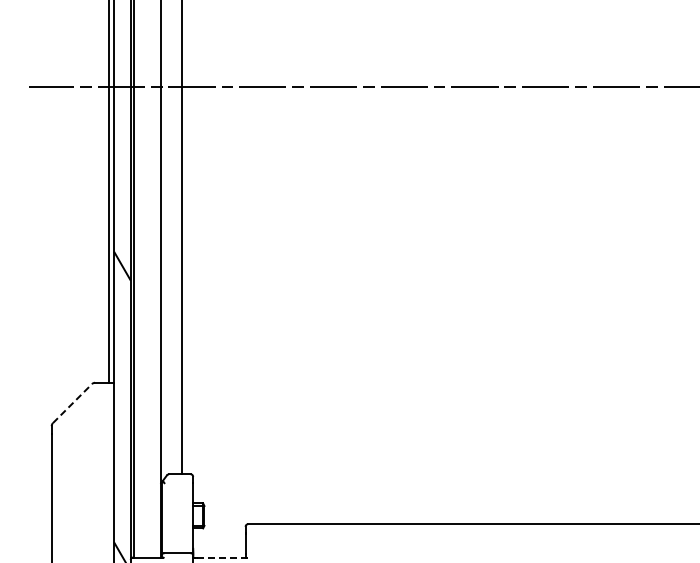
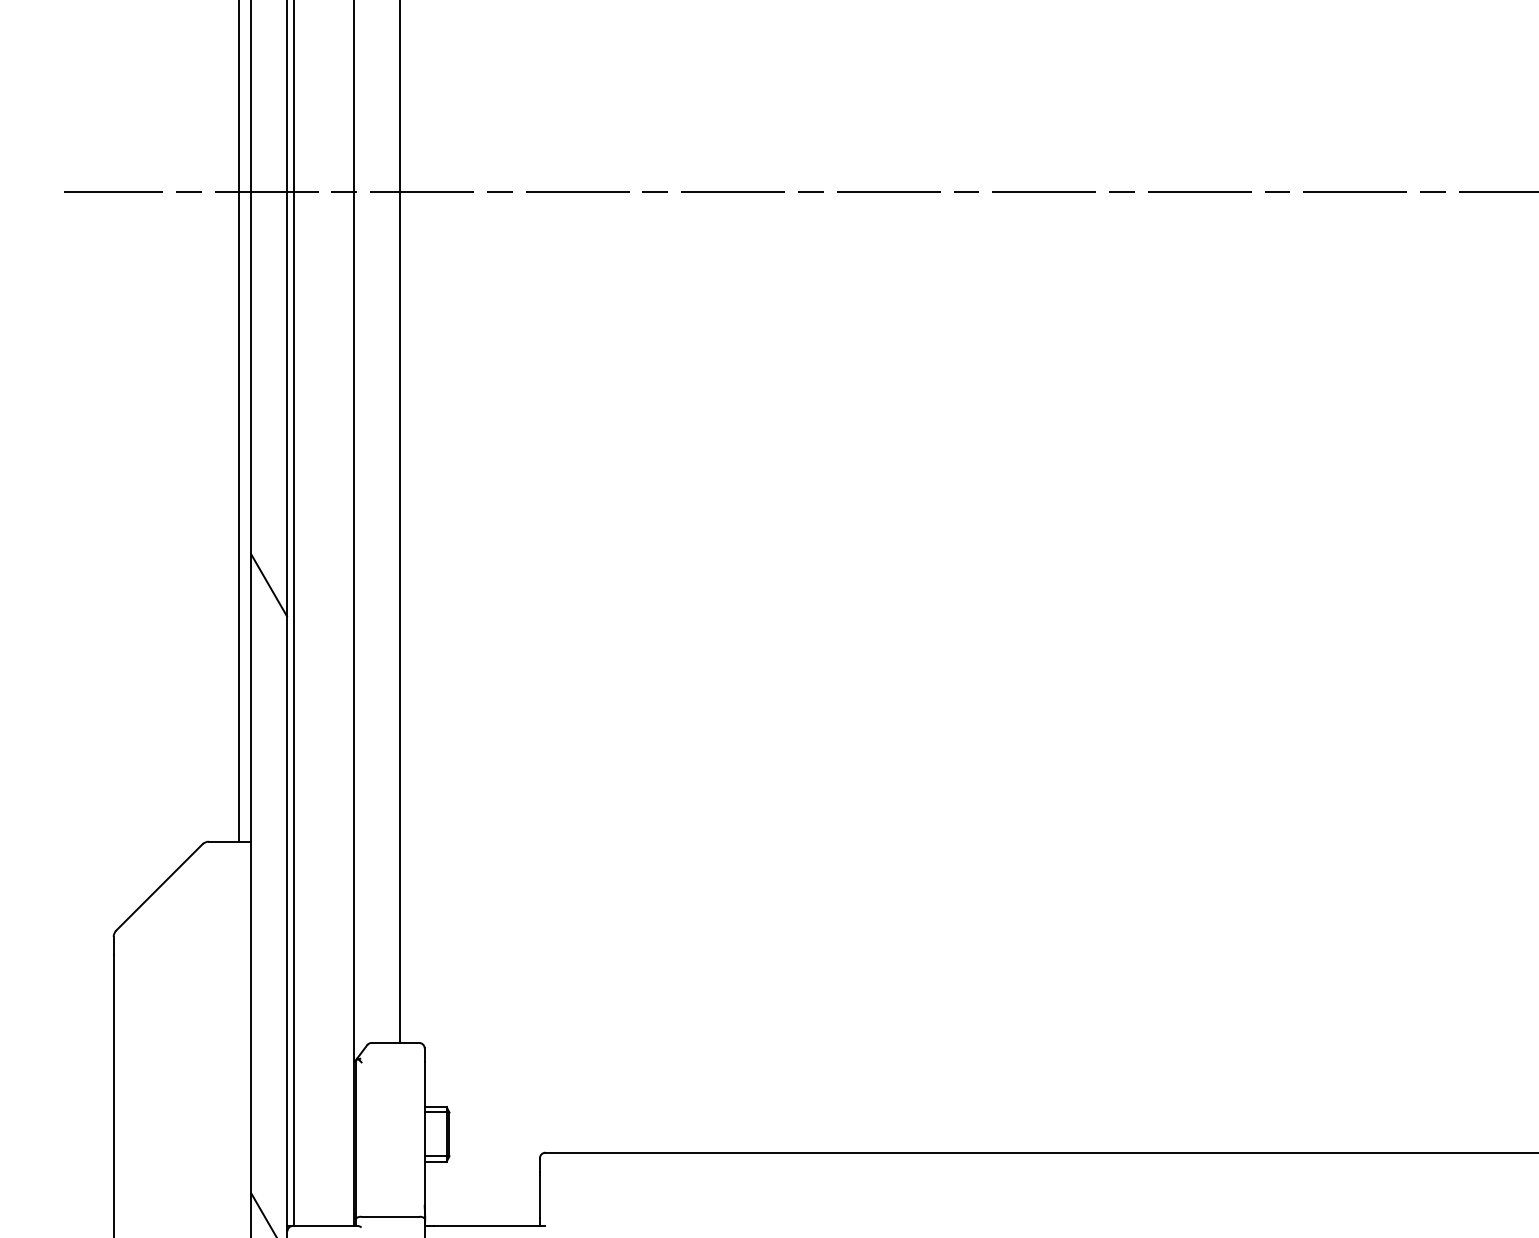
line: (72, 403) -> (159, 887), dashed -> solid
line: (223, 557) -> (491, 1225), dashed -> solid

